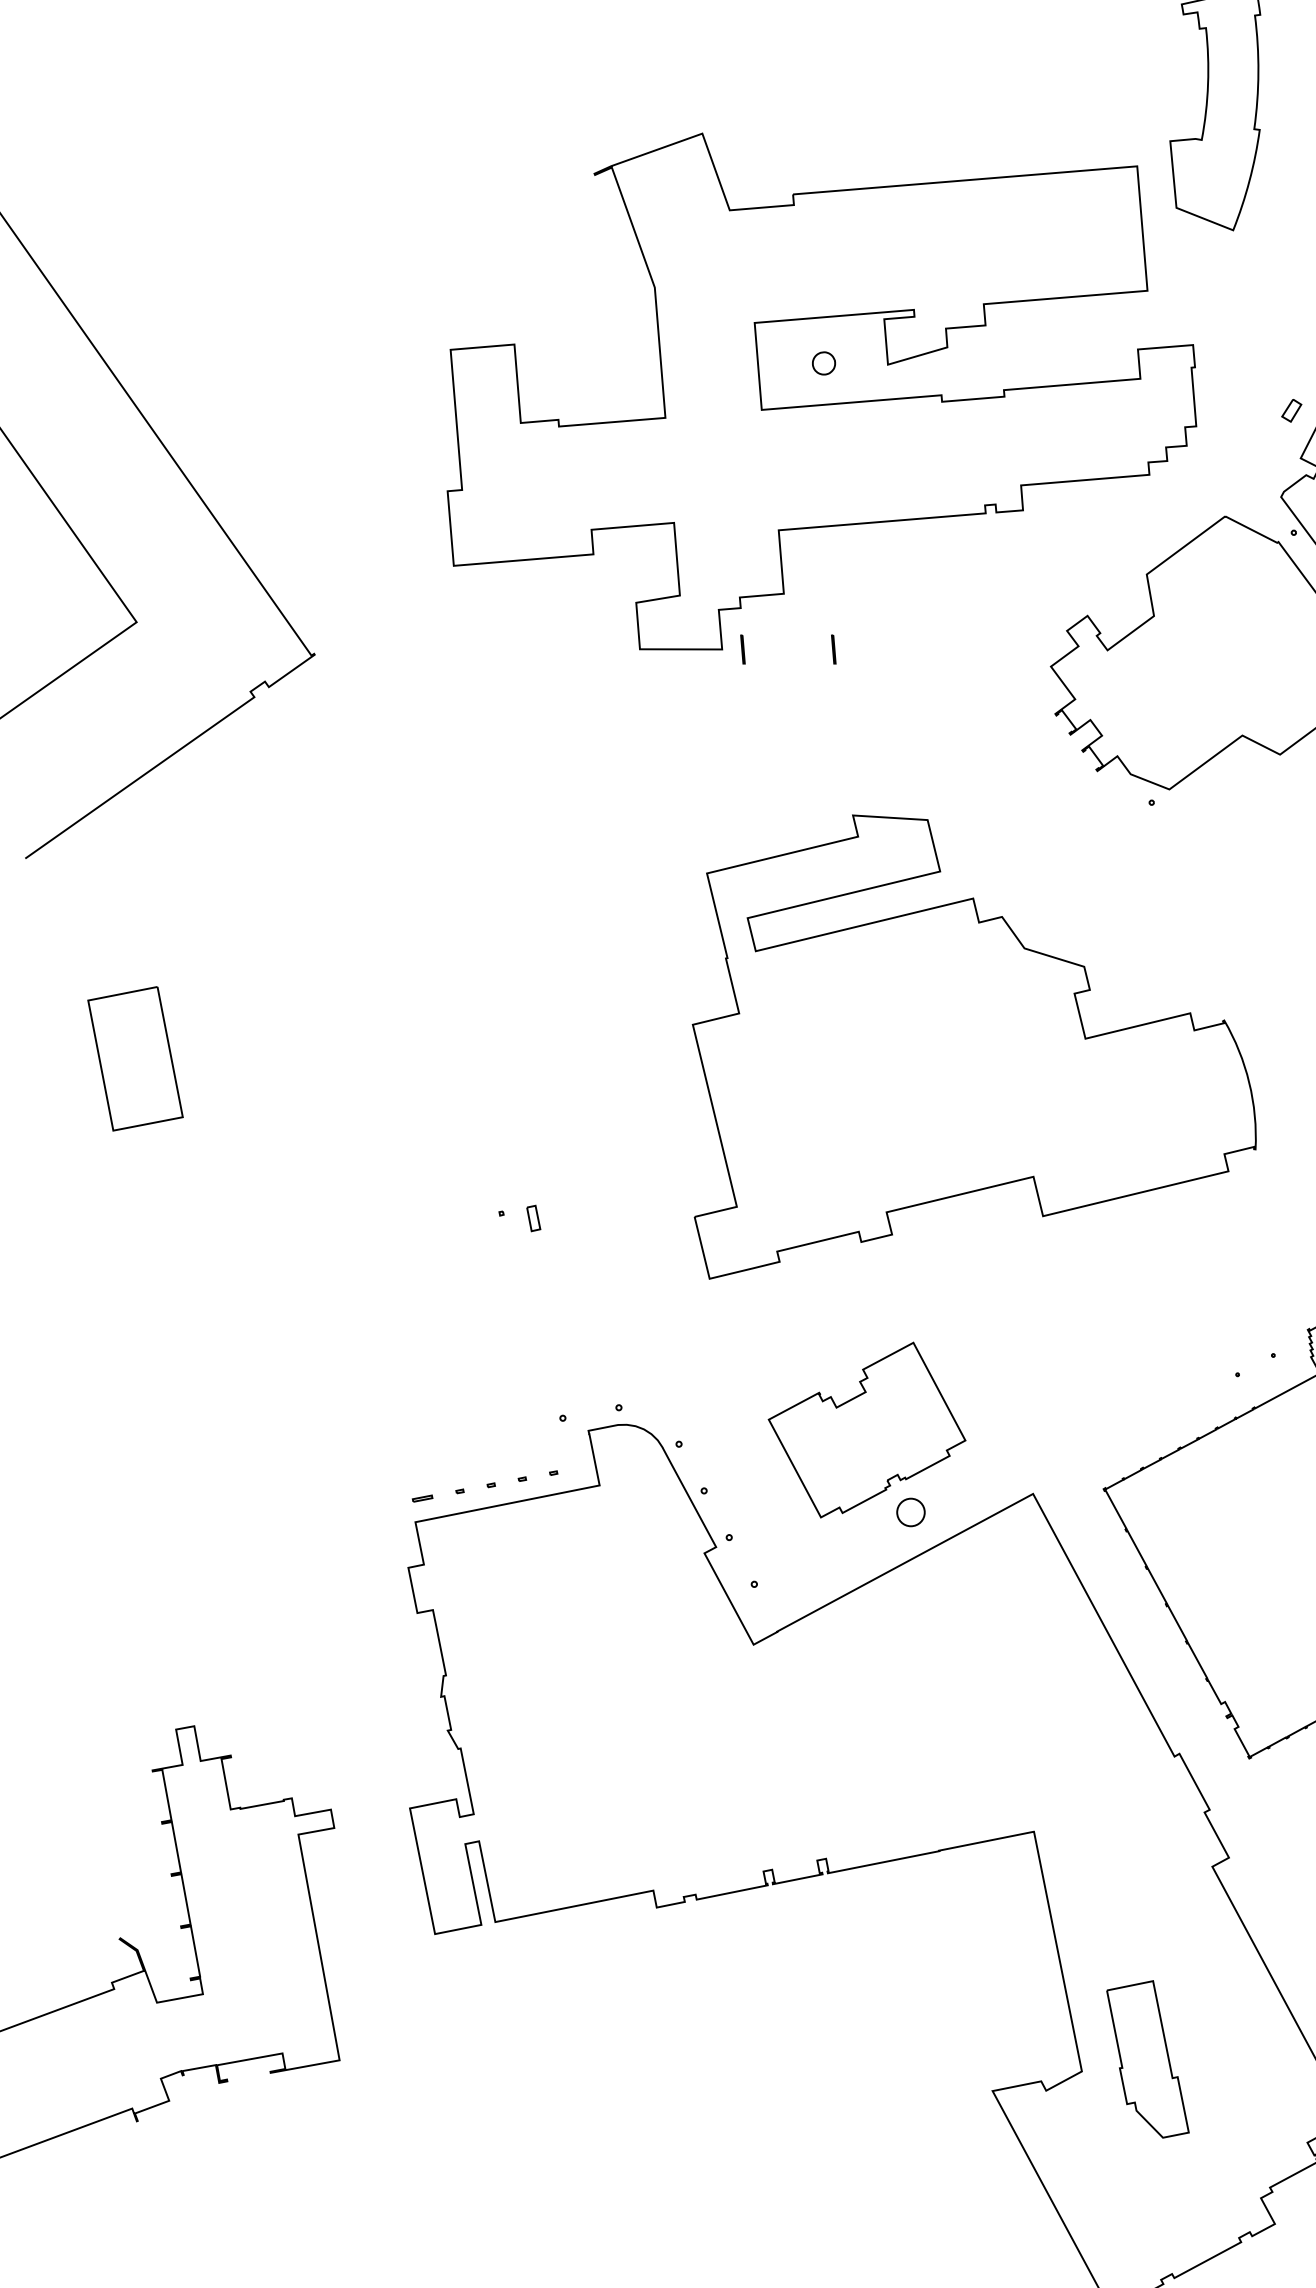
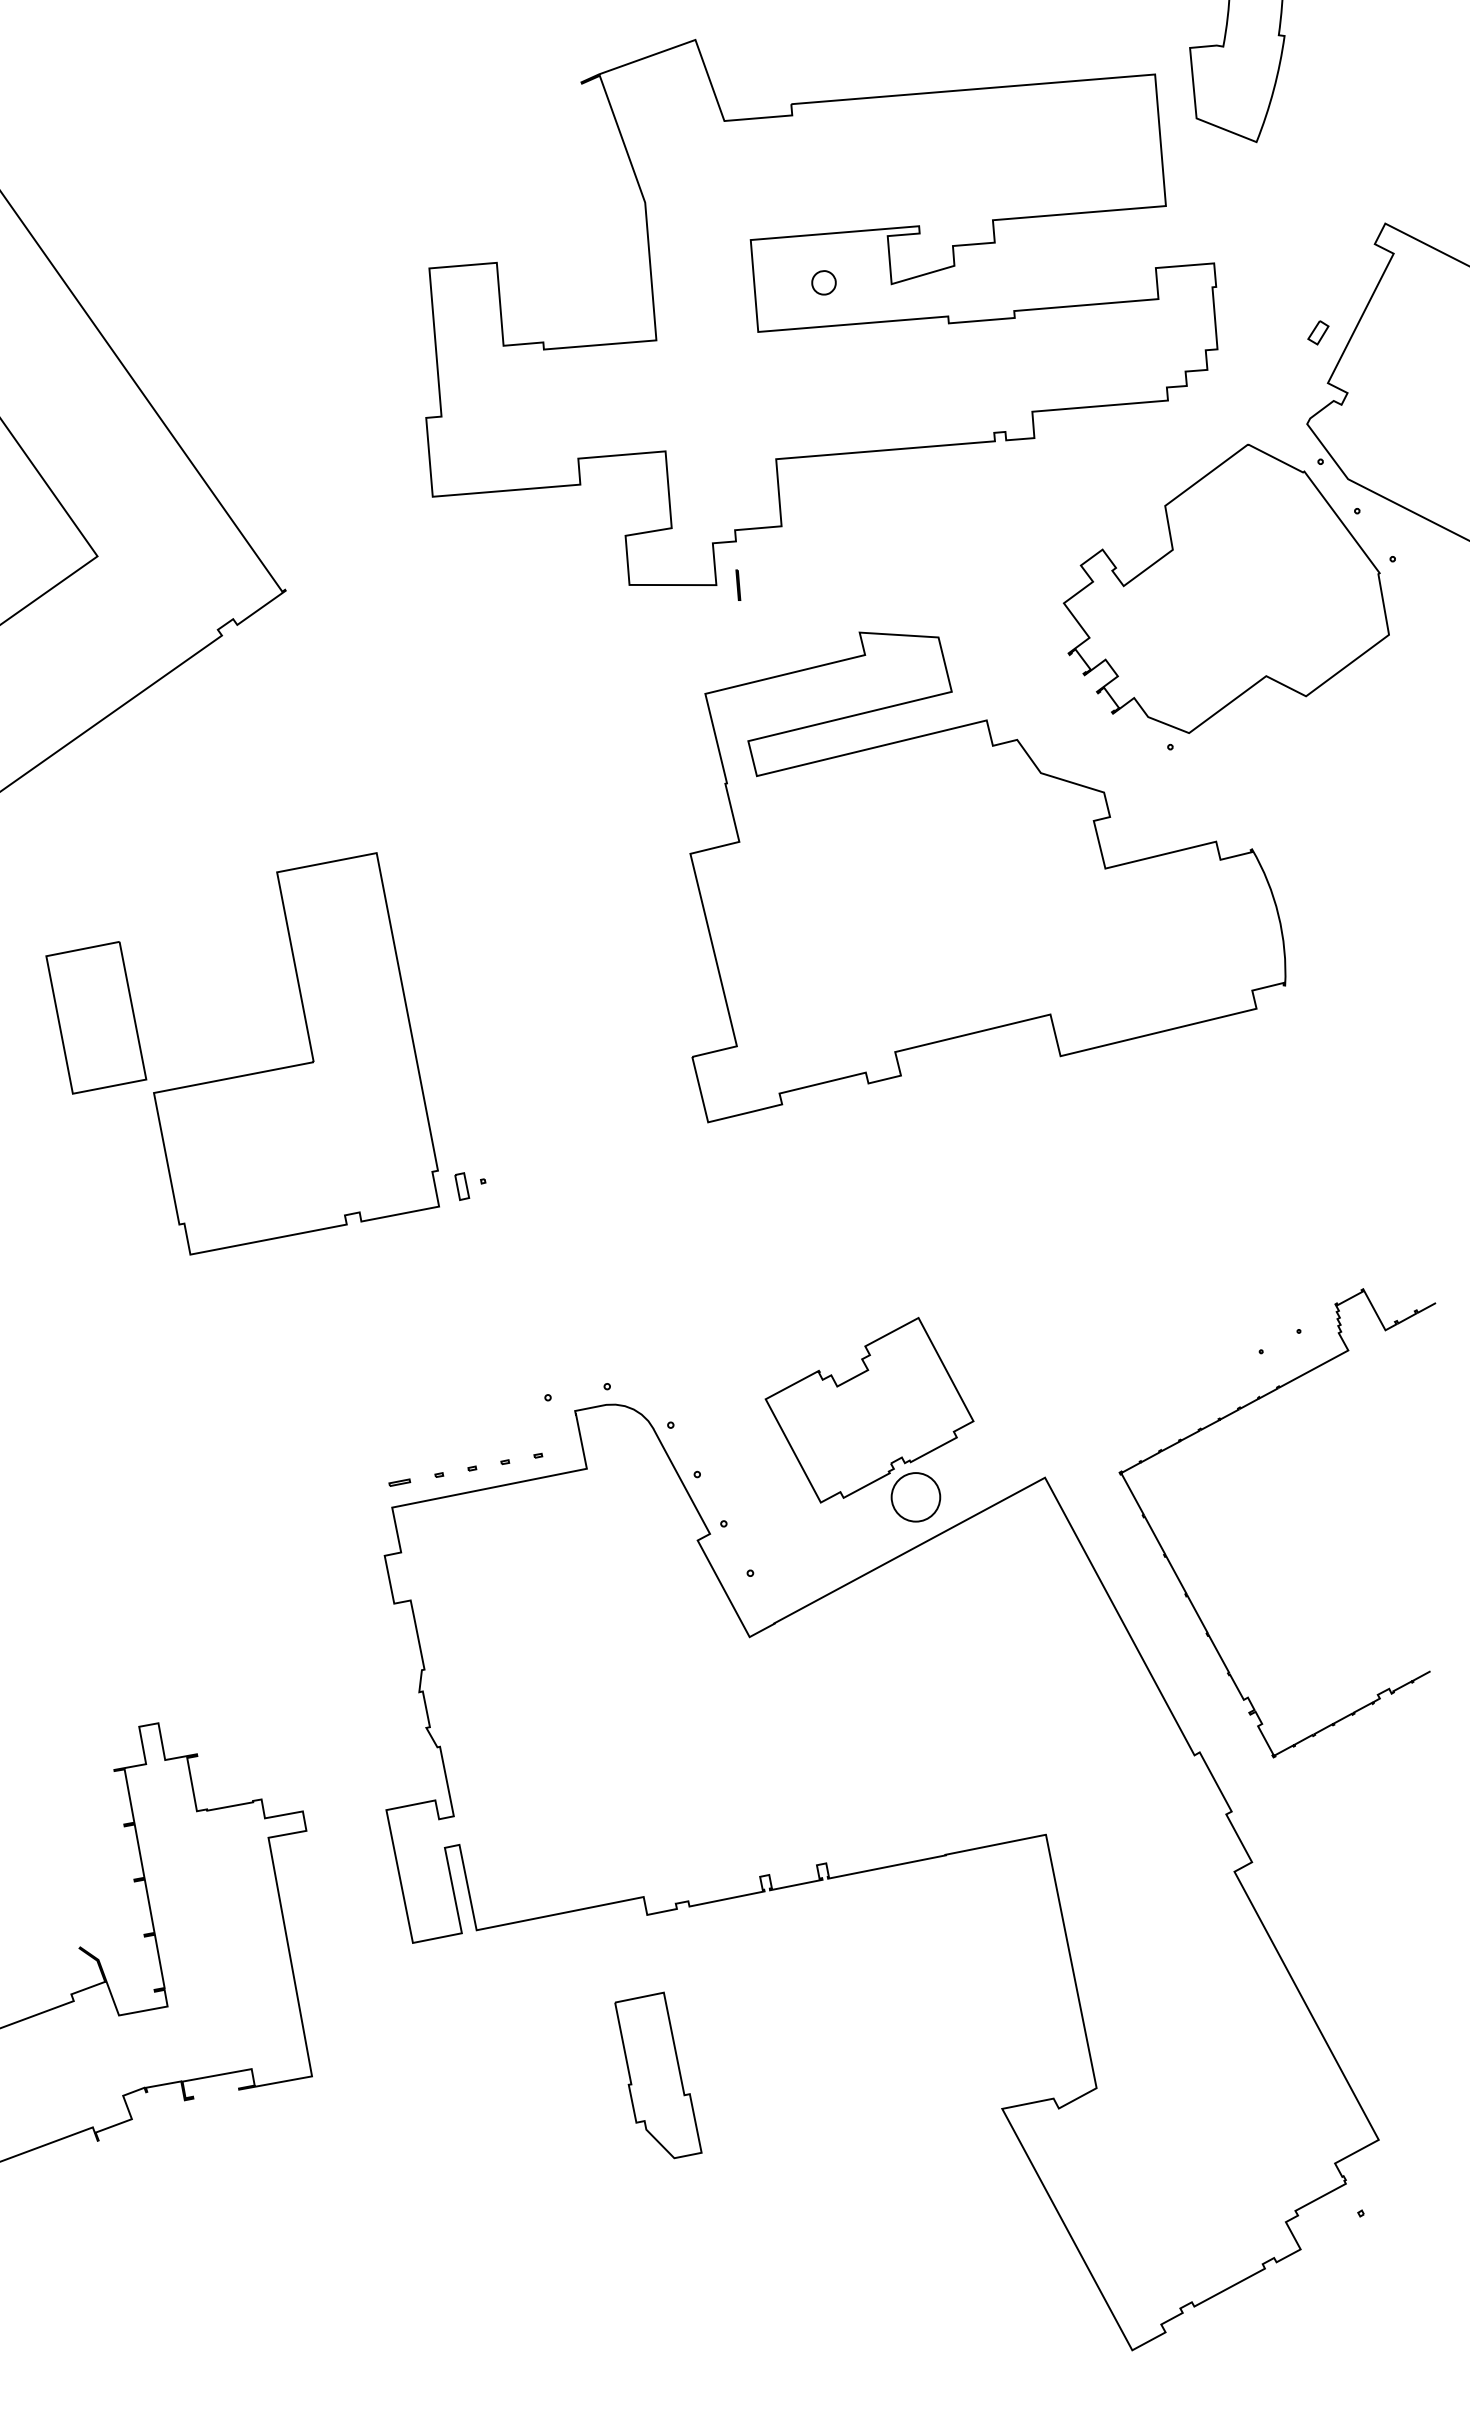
line: (833, 648) -> (834, 584), removed
part: (973, 1047) -> (987, 877), moved
part: (328, 1102) -> (300, 1063), added
part: (534, 1218) -> (462, 1186), moved
circle: (910, 1512) -> (915, 1497), size x1.67
part: (1148, 2059) -> (658, 2075), moved

